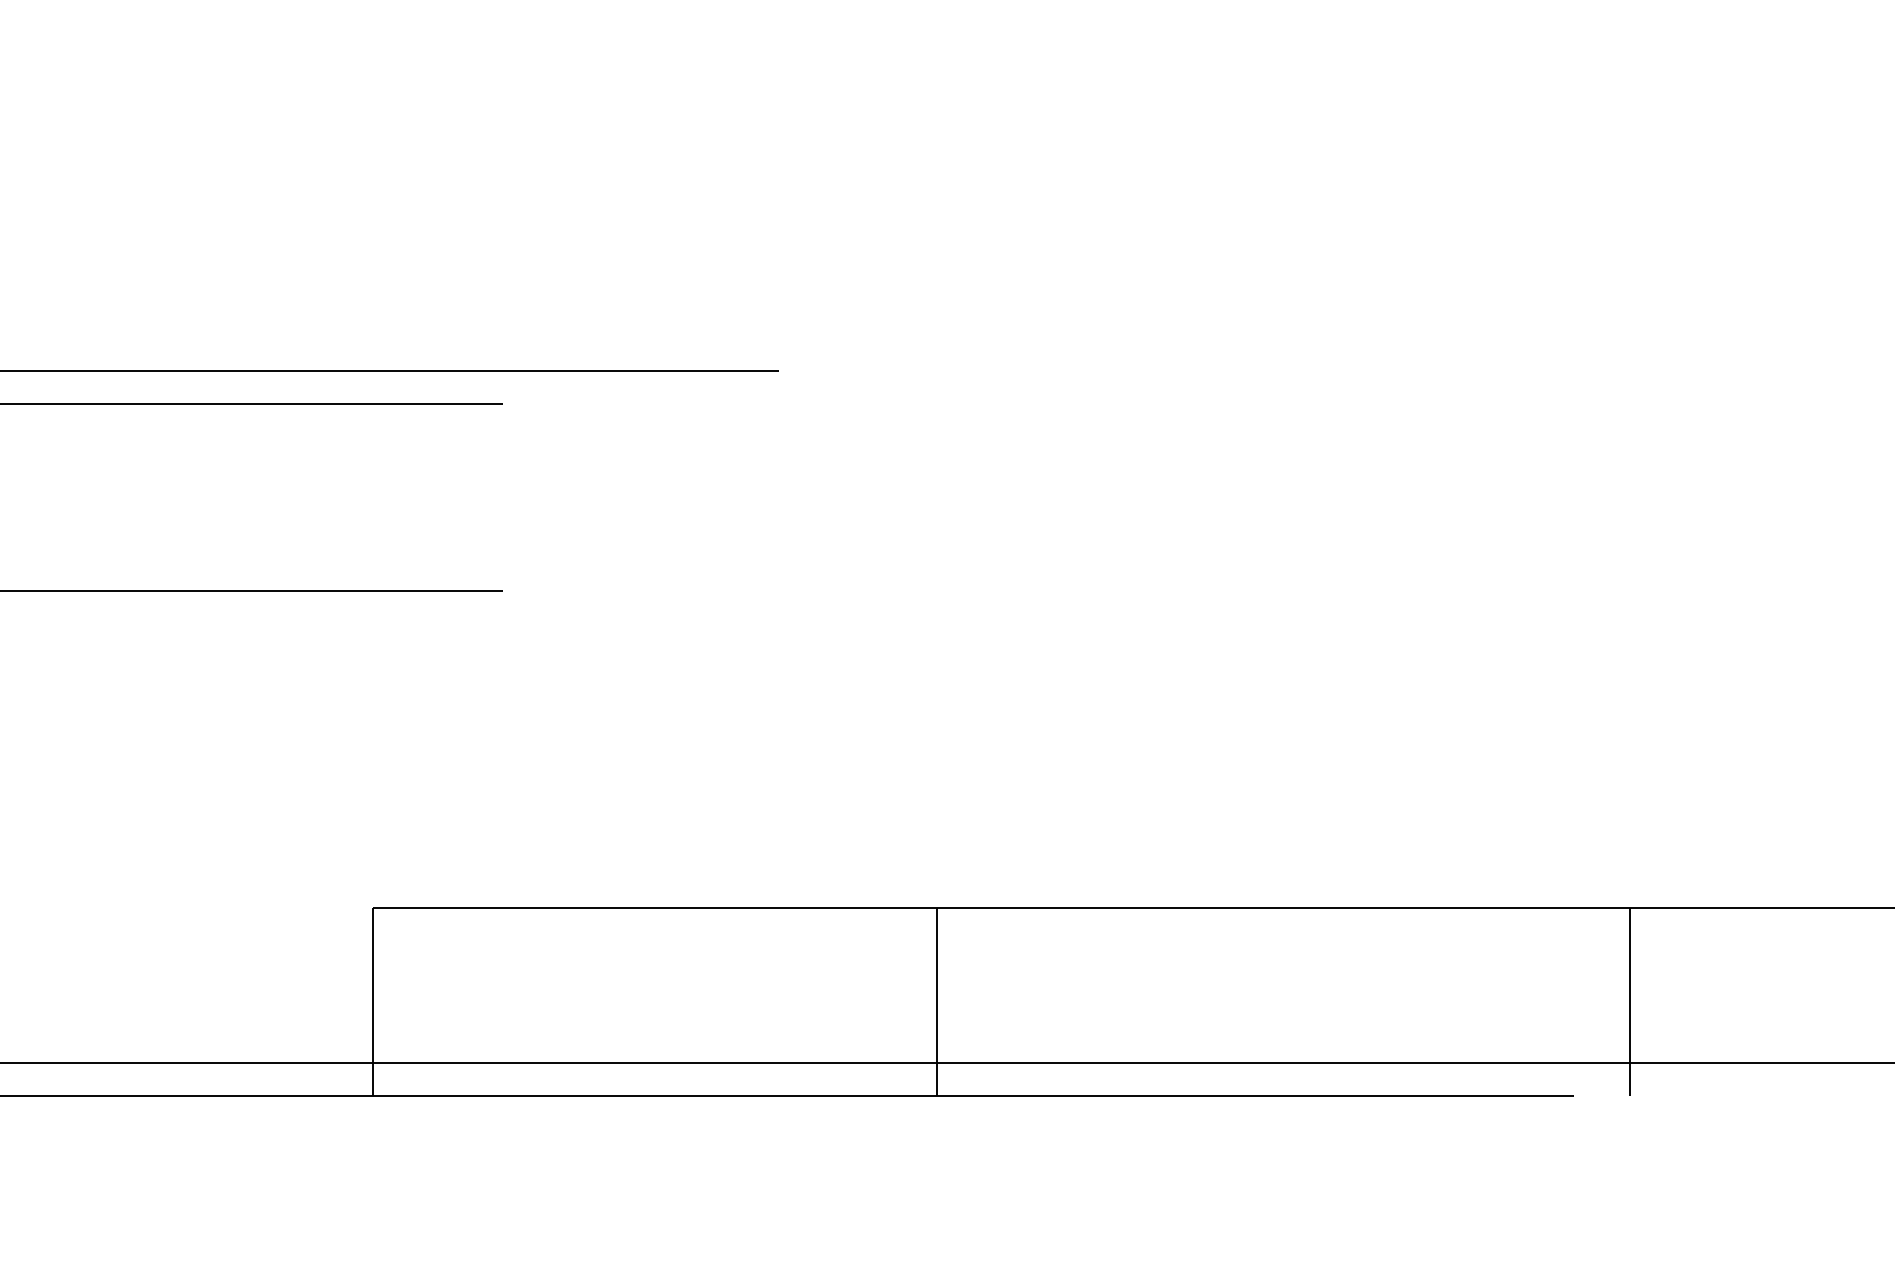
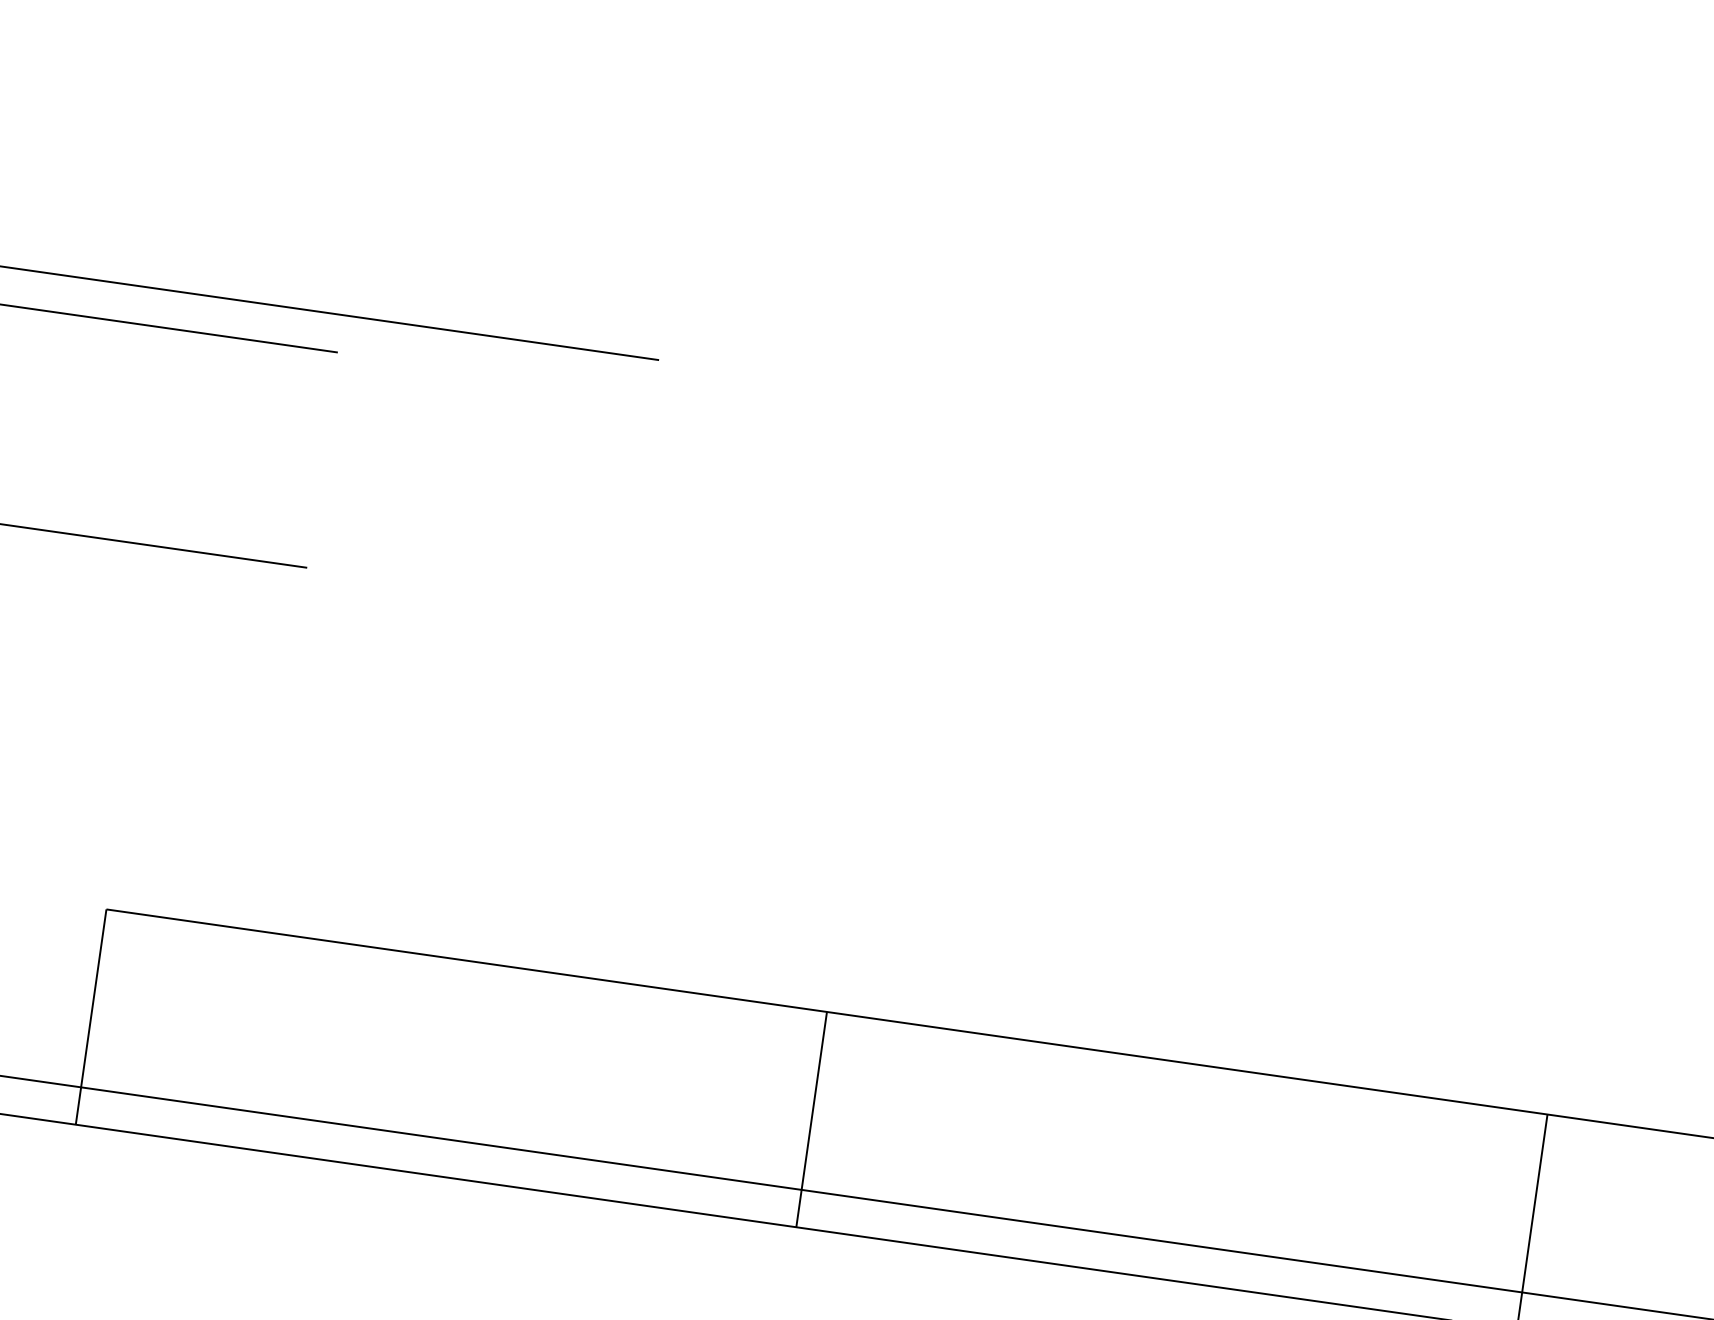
line: (936, 1001) -> (811, 1119), moved

